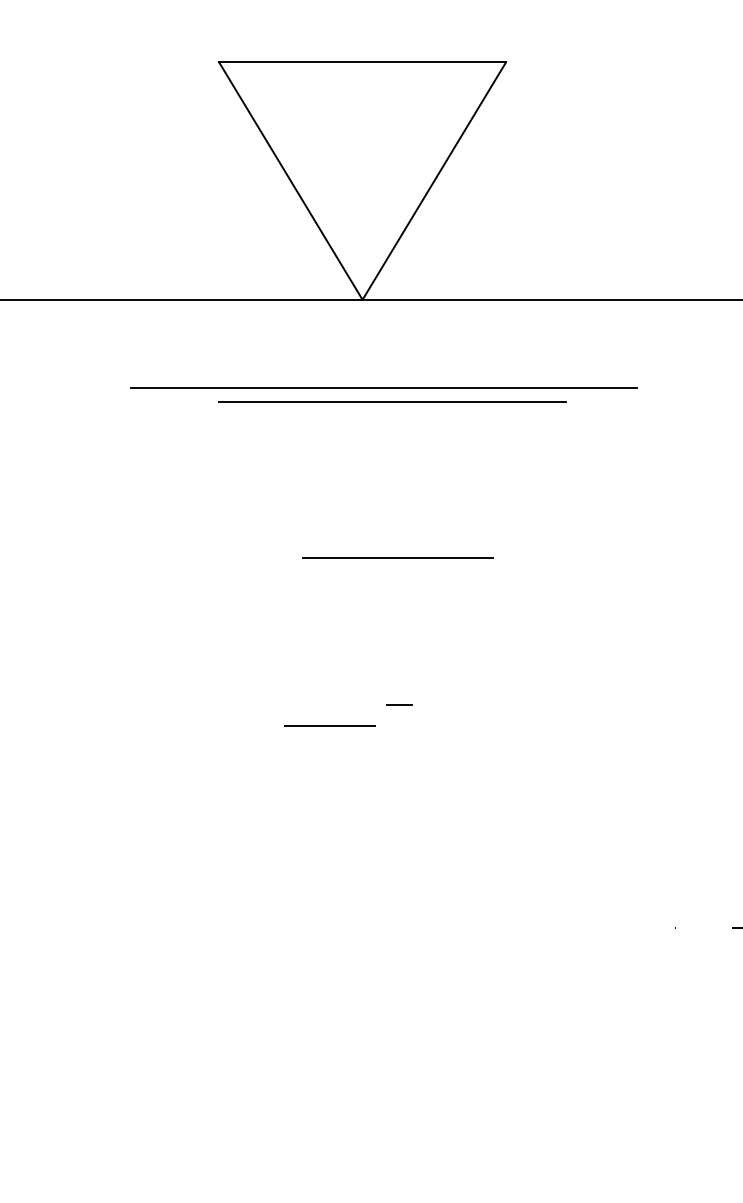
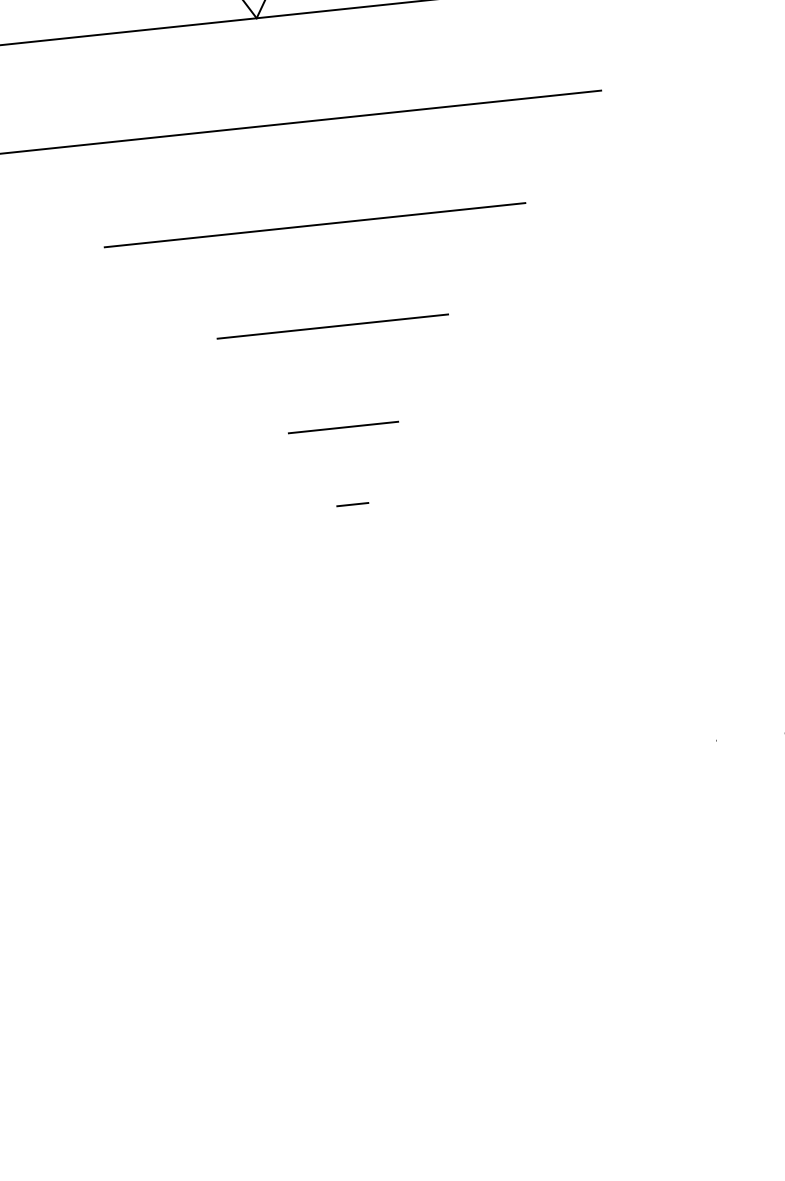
line: (392, 401) -> (315, 225), moved
line: (329, 725) -> (342, 427), moved

